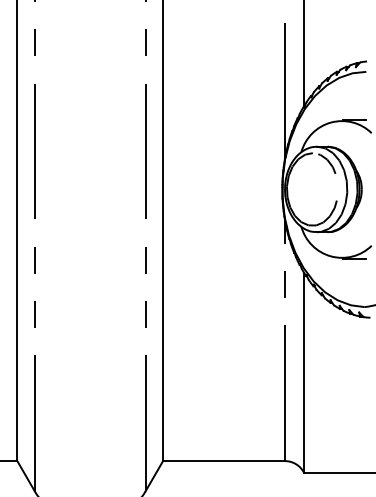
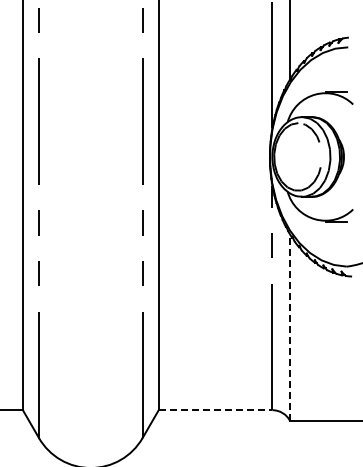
line: (304, 372) -> (290, 327), solid -> dashed
line: (223, 461) -> (215, 410), solid -> dashed

